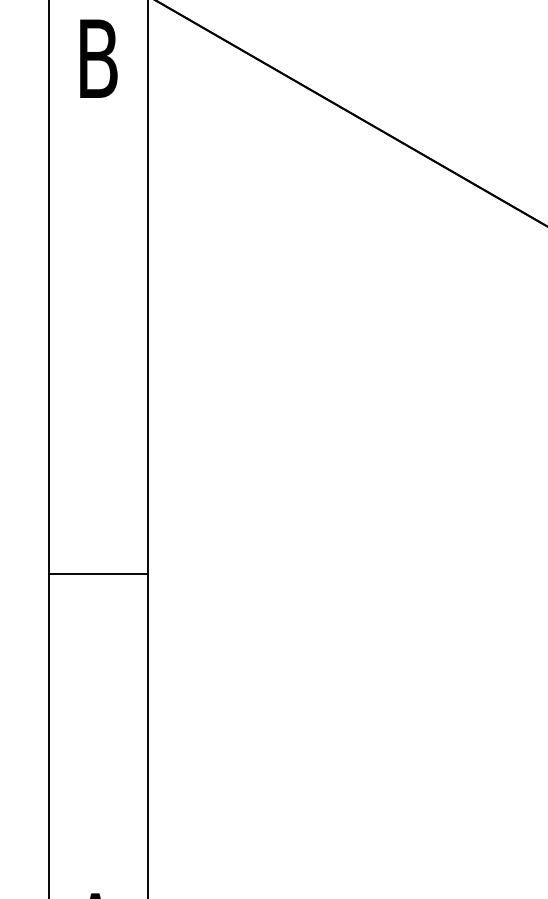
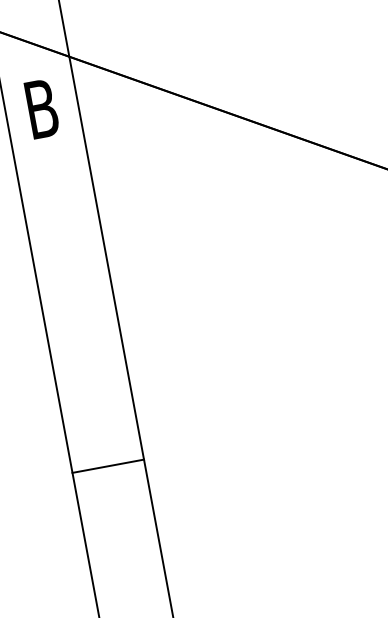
line: (98, 574) -> (108, 466), moved

